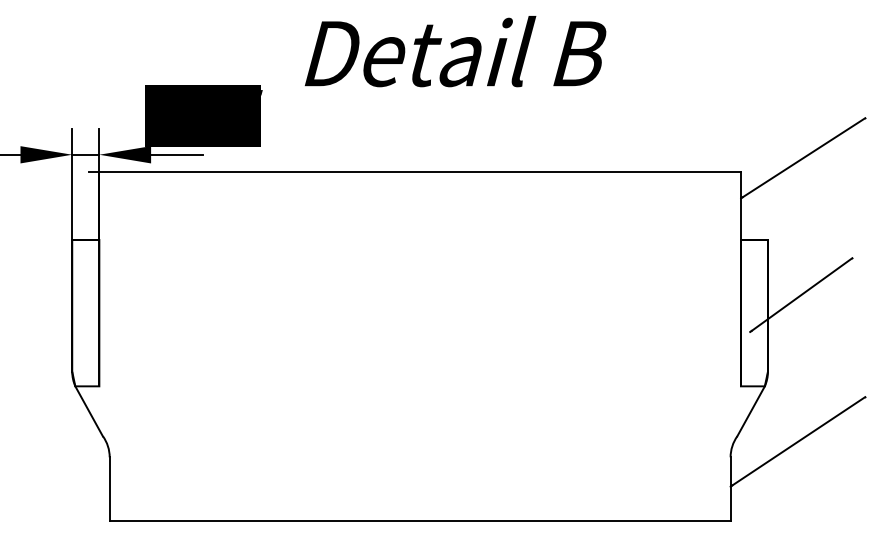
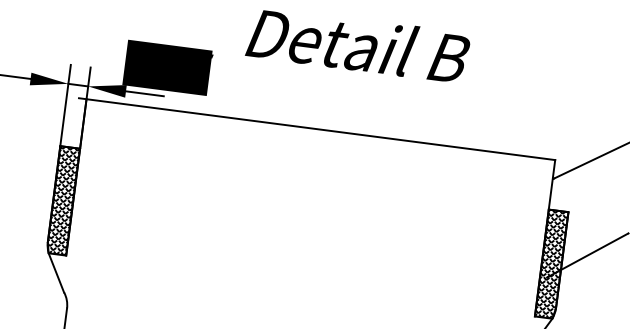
hatch: (85, 313) -> (63, 201), added
hatch: (753, 313) -> (550, 264), added

